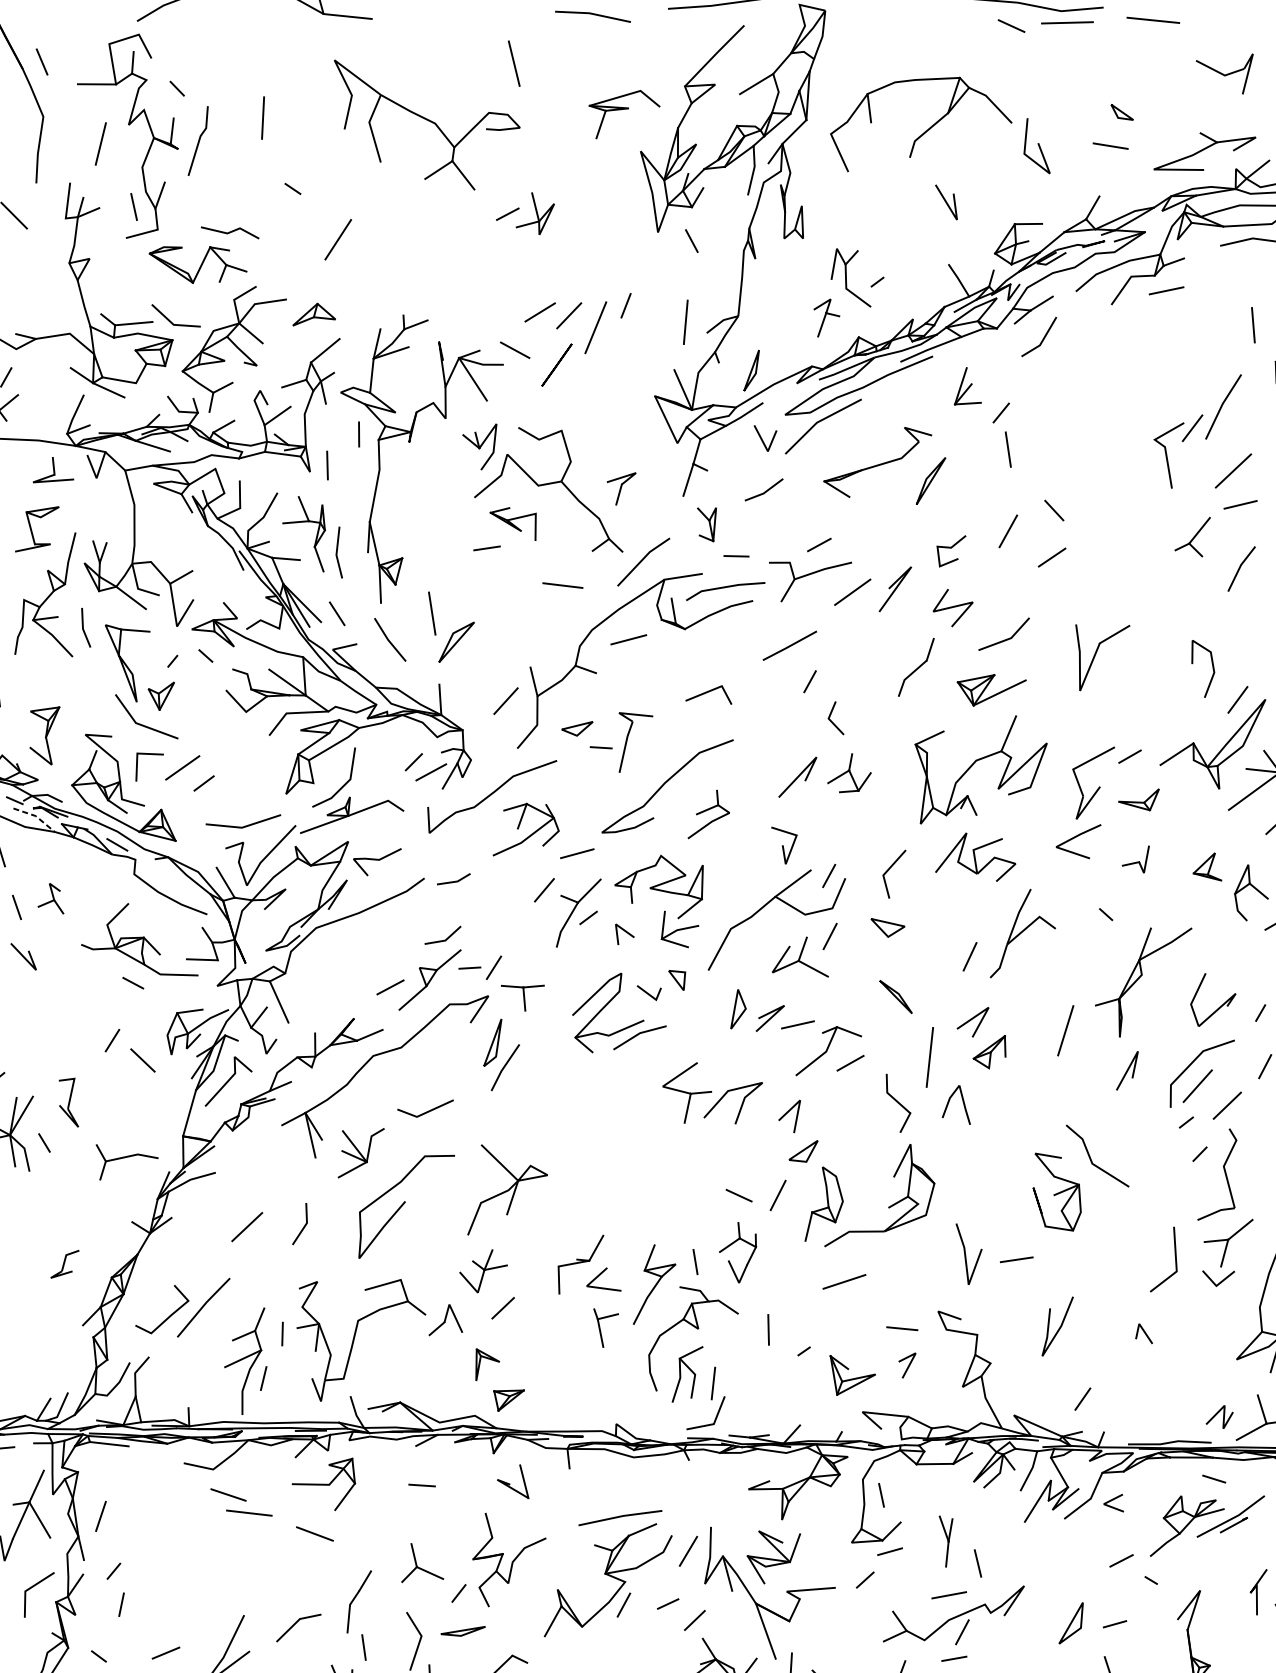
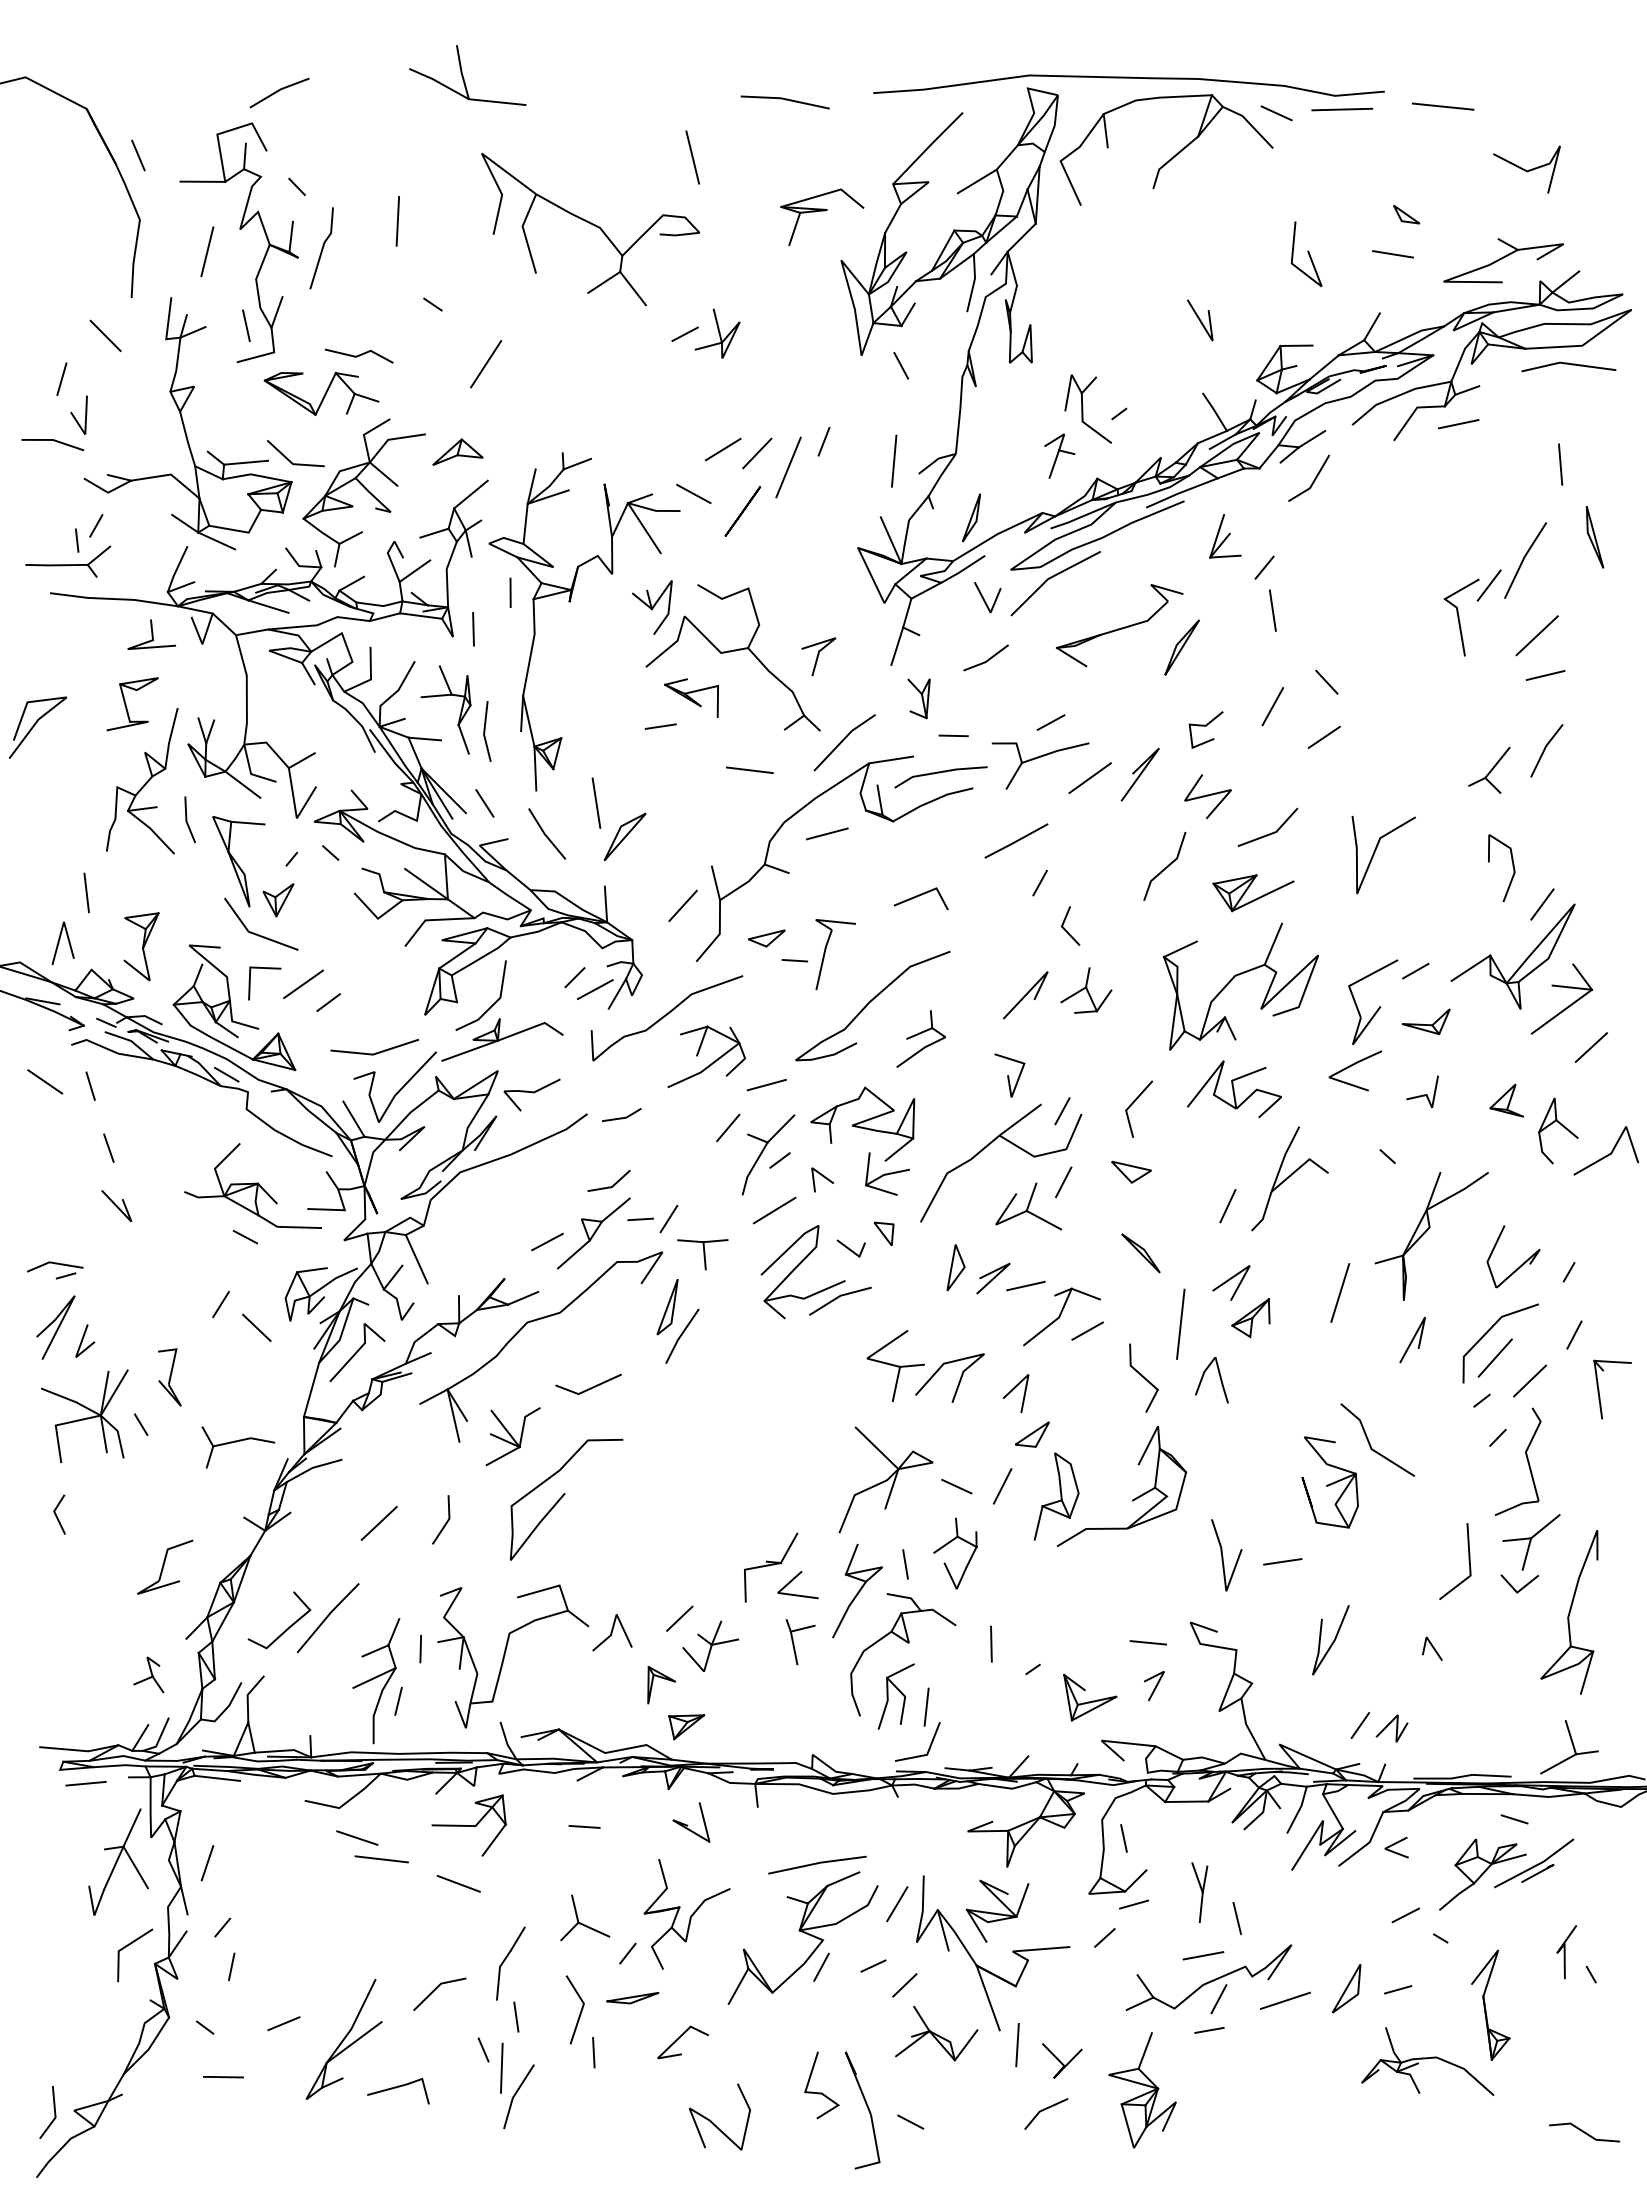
part: (925, 130) -> (1171, 157), moved
part: (1192, 536) -> (1489, 769), moved
line: (36, 816) -> (131, 1041), dashed -> solid
part: (50, 898) -> (148, 1674), moved
line: (583, 960) -> (774, 1210), added
part: (507, 1189) -> (885, 1479), moved
part: (65, 1263) -> (165, 1566), size x1.67
part: (483, 1270) -> (710, 1645), moved
line: (844, 1281) -> (1285, 2000), moved
line: (1217, 1414) -> (1389, 1725), moved

